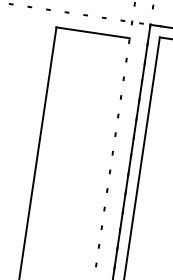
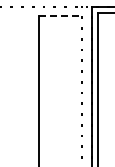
line: (93, 32) -> (60, 15), solid -> dashed

